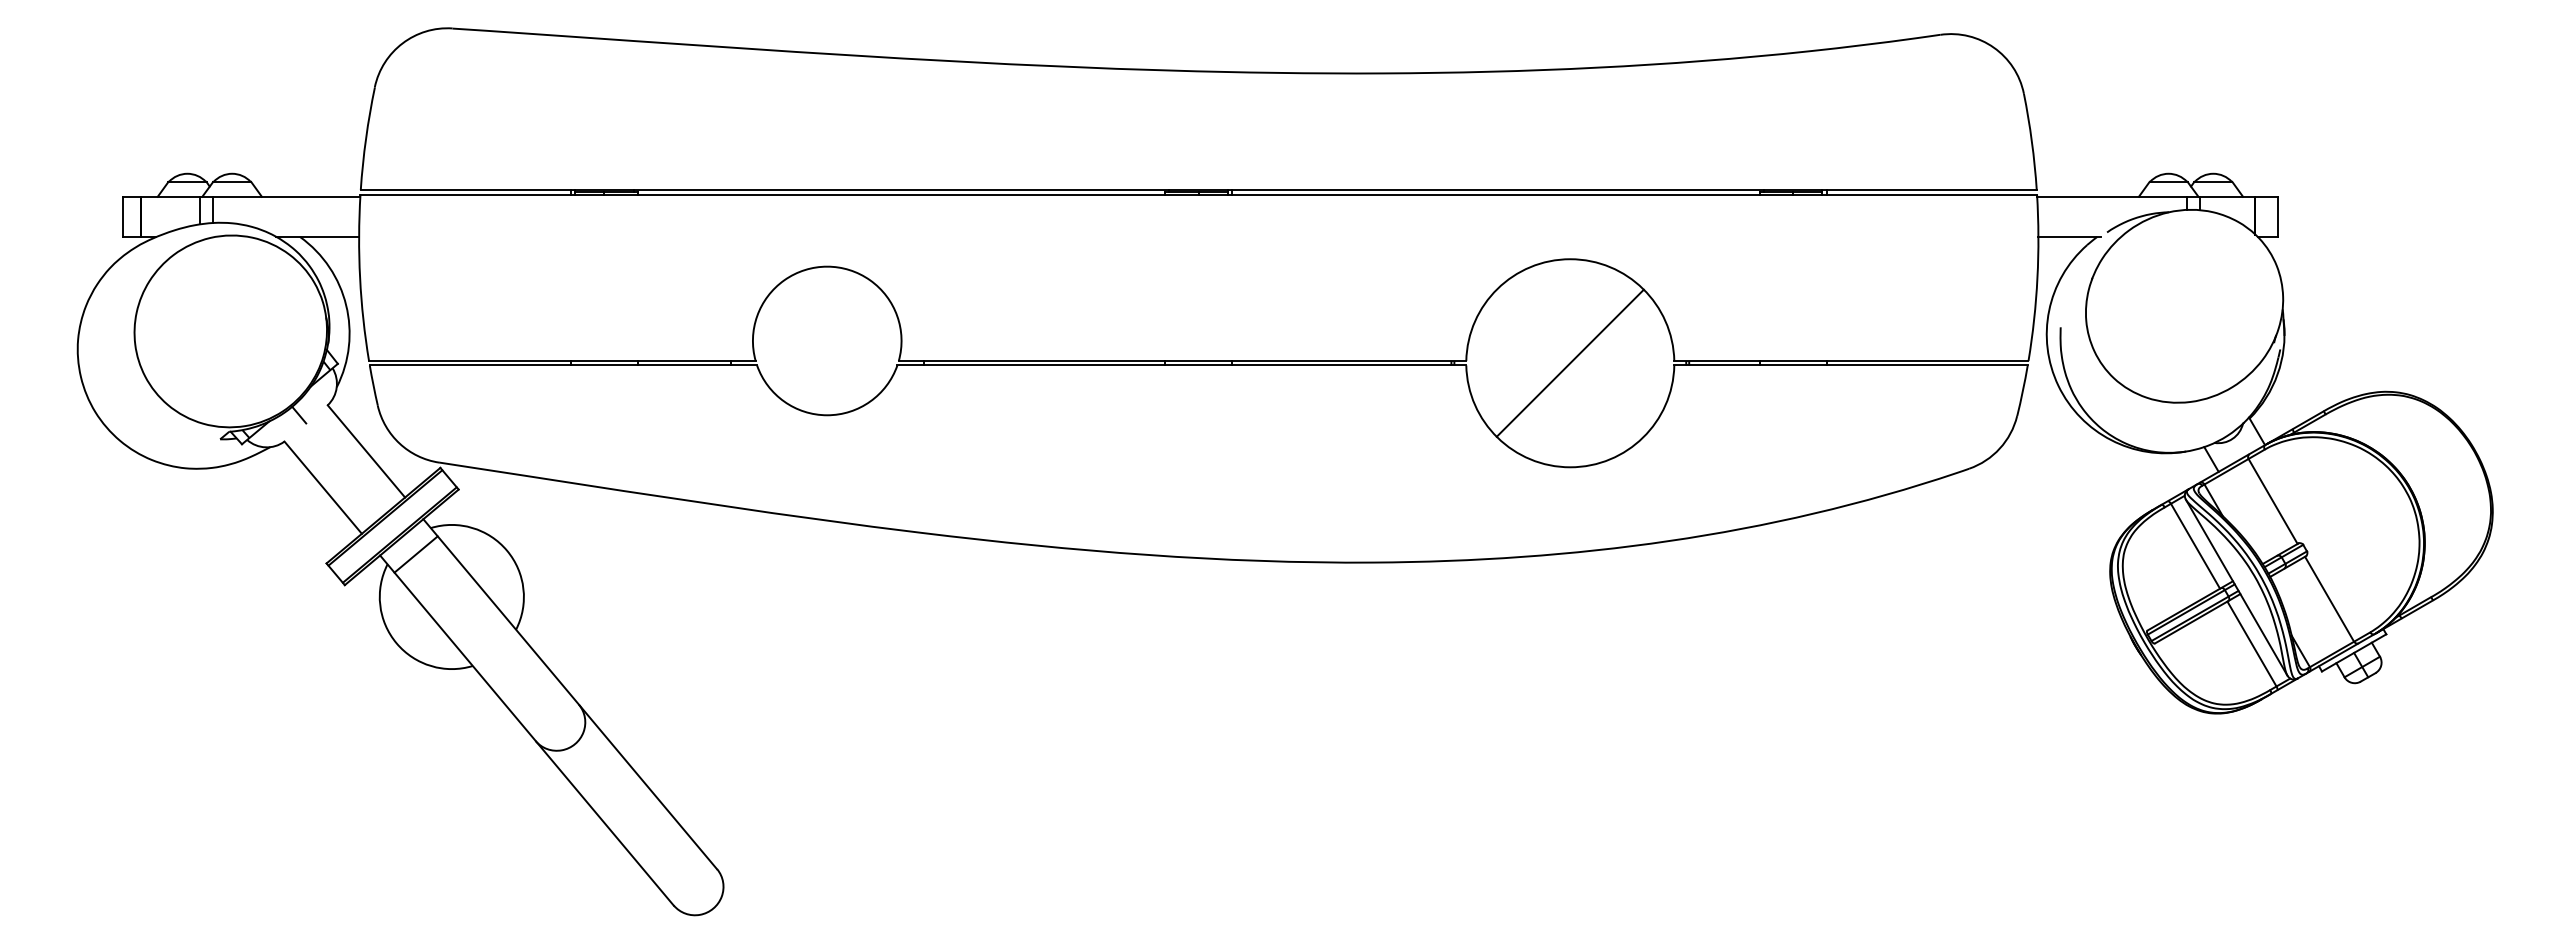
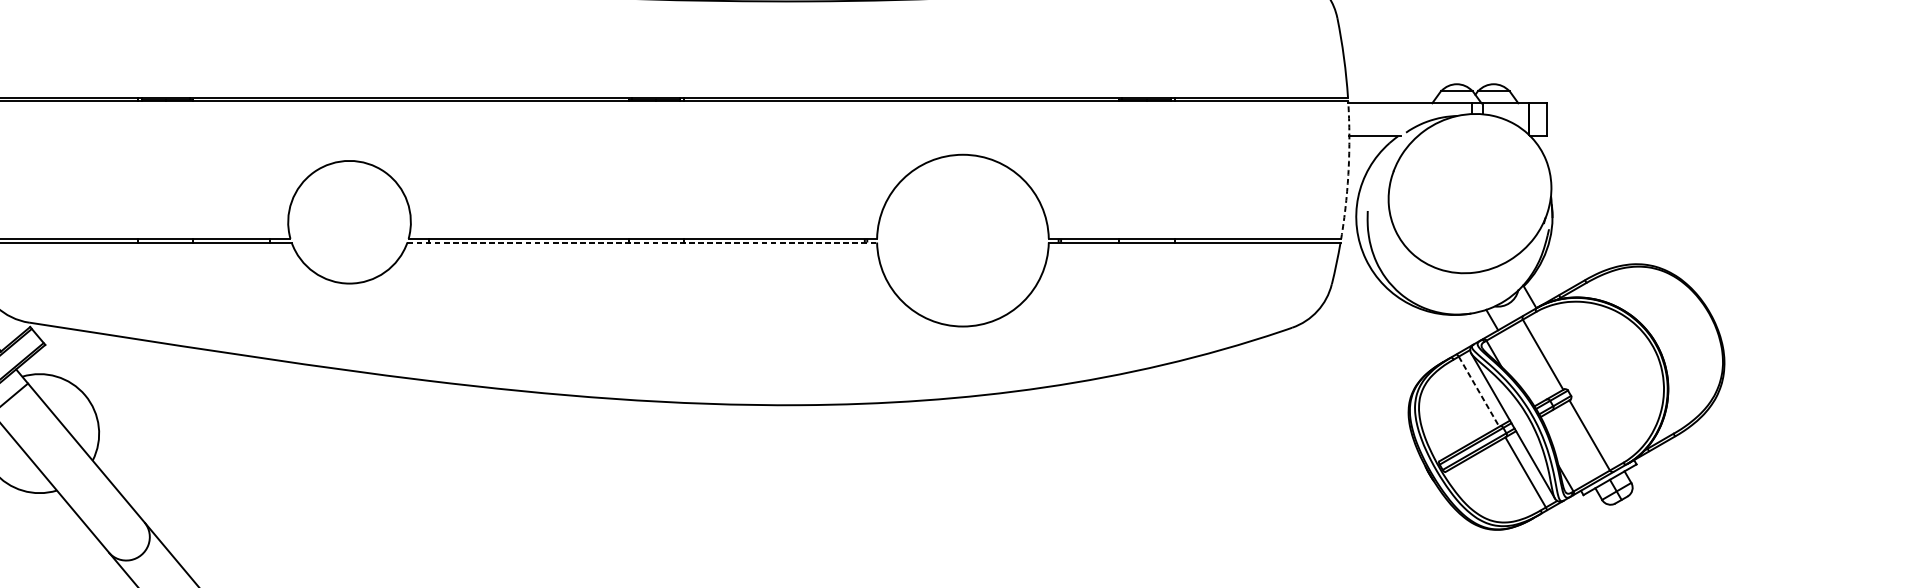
arc: (2037, 278) -> (1348, 170), solid -> dashed
line: (1569, 362) -> (962, 240), removed
line: (1182, 365) -> (642, 242), solid -> dashed
line: (2195, 546) -> (1479, 391), solid -> dashed

